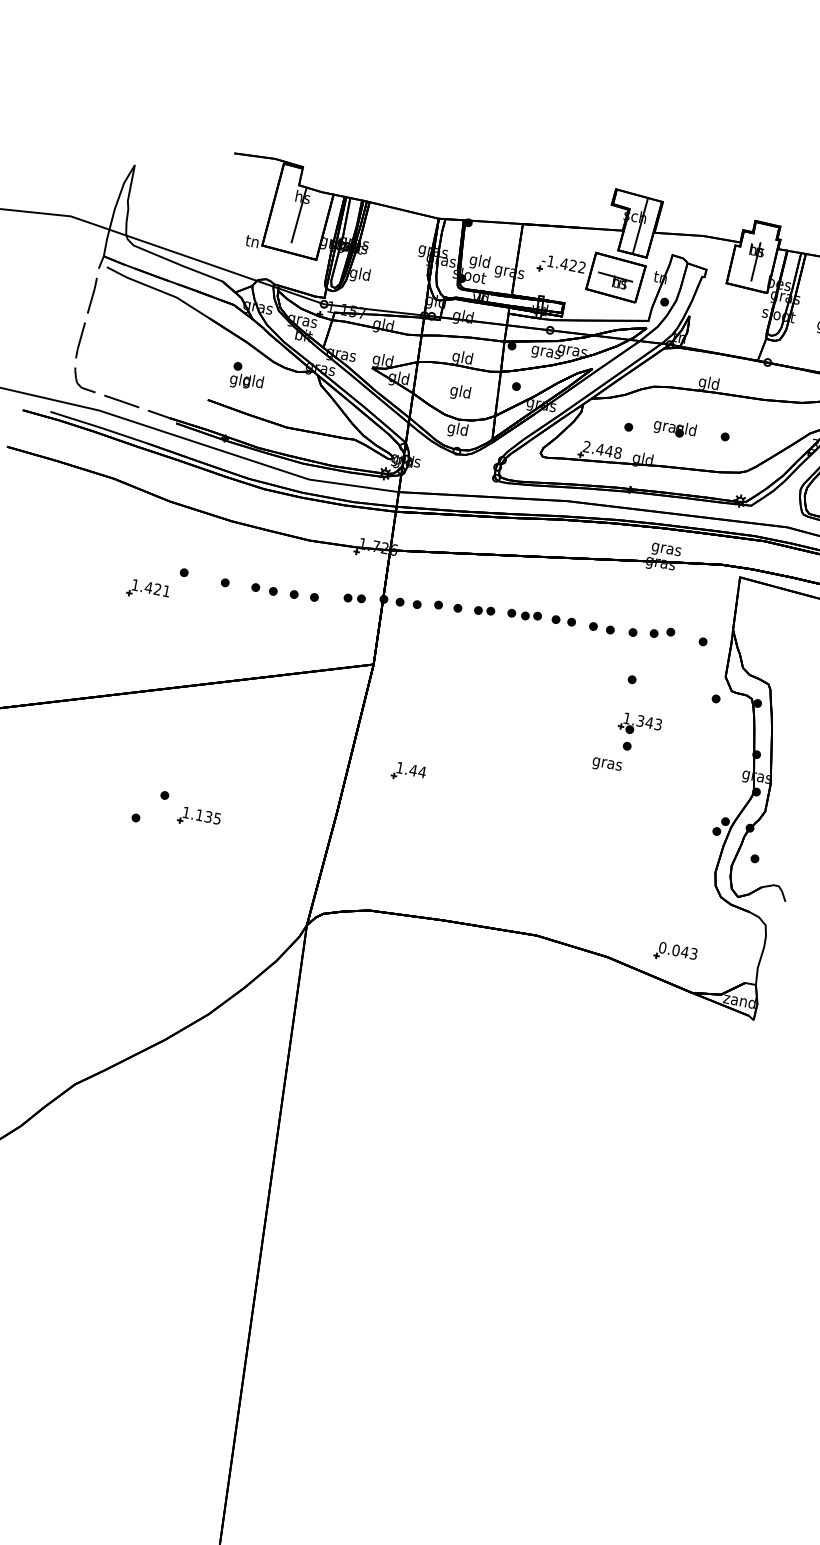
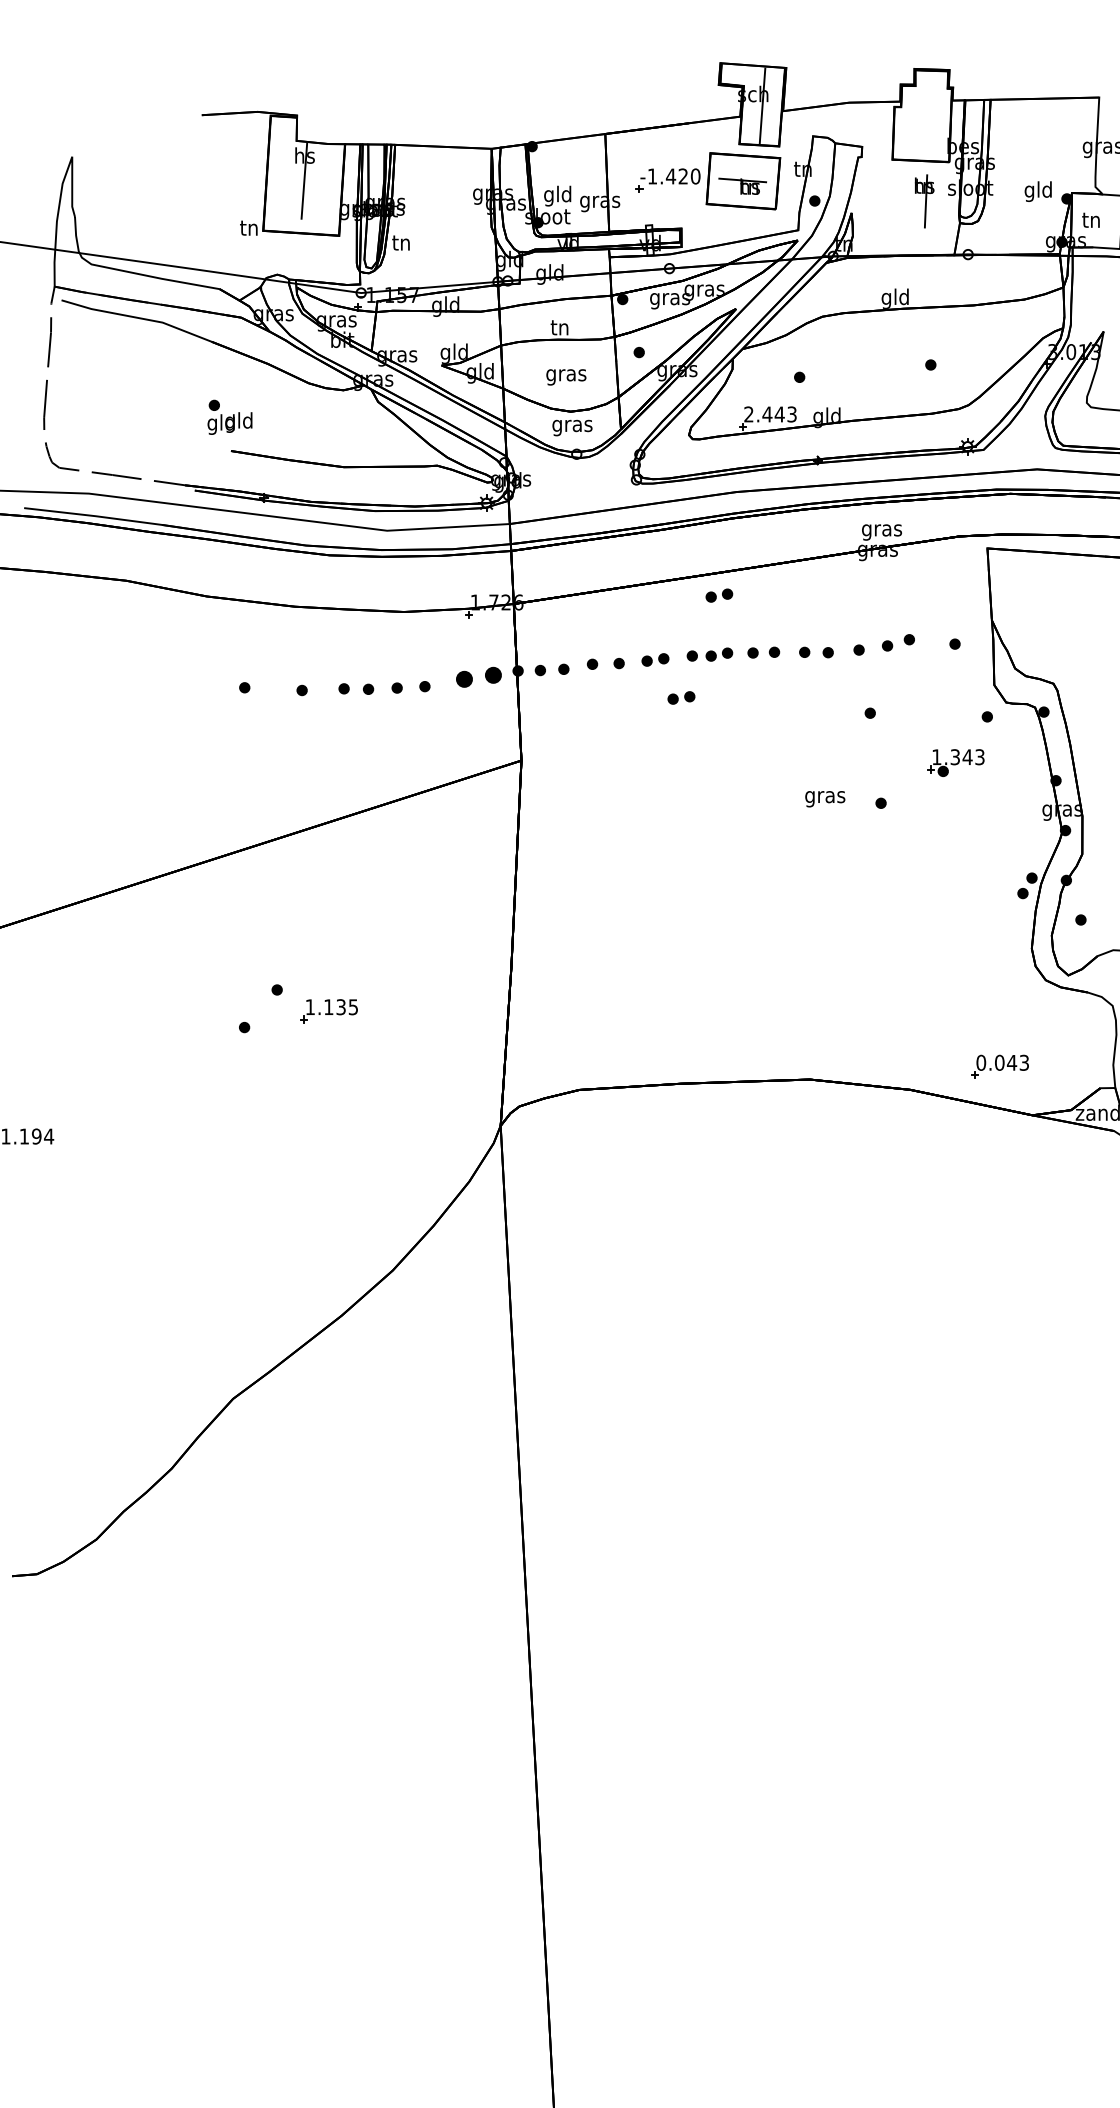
part: (754, 261) -> (924, 201), moved
text: (582, 267) -> (695, 176), -1.422 -> -1.420
text: (359, 274) -> (400, 244), gld -> tn
text: (462, 357) -> (559, 328), gld -> tn
part: (247, 376) -> (229, 416), moved
text: (460, 392) -> (566, 374), gld -> gras
part: (674, 428) -> (861, 366), removed
text: (457, 429) -> (572, 425), gld -> gras
text: (617, 452) -> (791, 414), 2.448 -> 2.443
part: (539, 573) -> (719, 595), added
part: (148, 590) -> (201, 721), removed
part: (354, 598) -> (478, 677), size x1.6
part: (498, 641) -> (681, 697), added
part: (639, 724) -> (955, 762), moved
text: (607, 765) -> (825, 799), moved
part: (408, 772) -> (596, 895), removed

